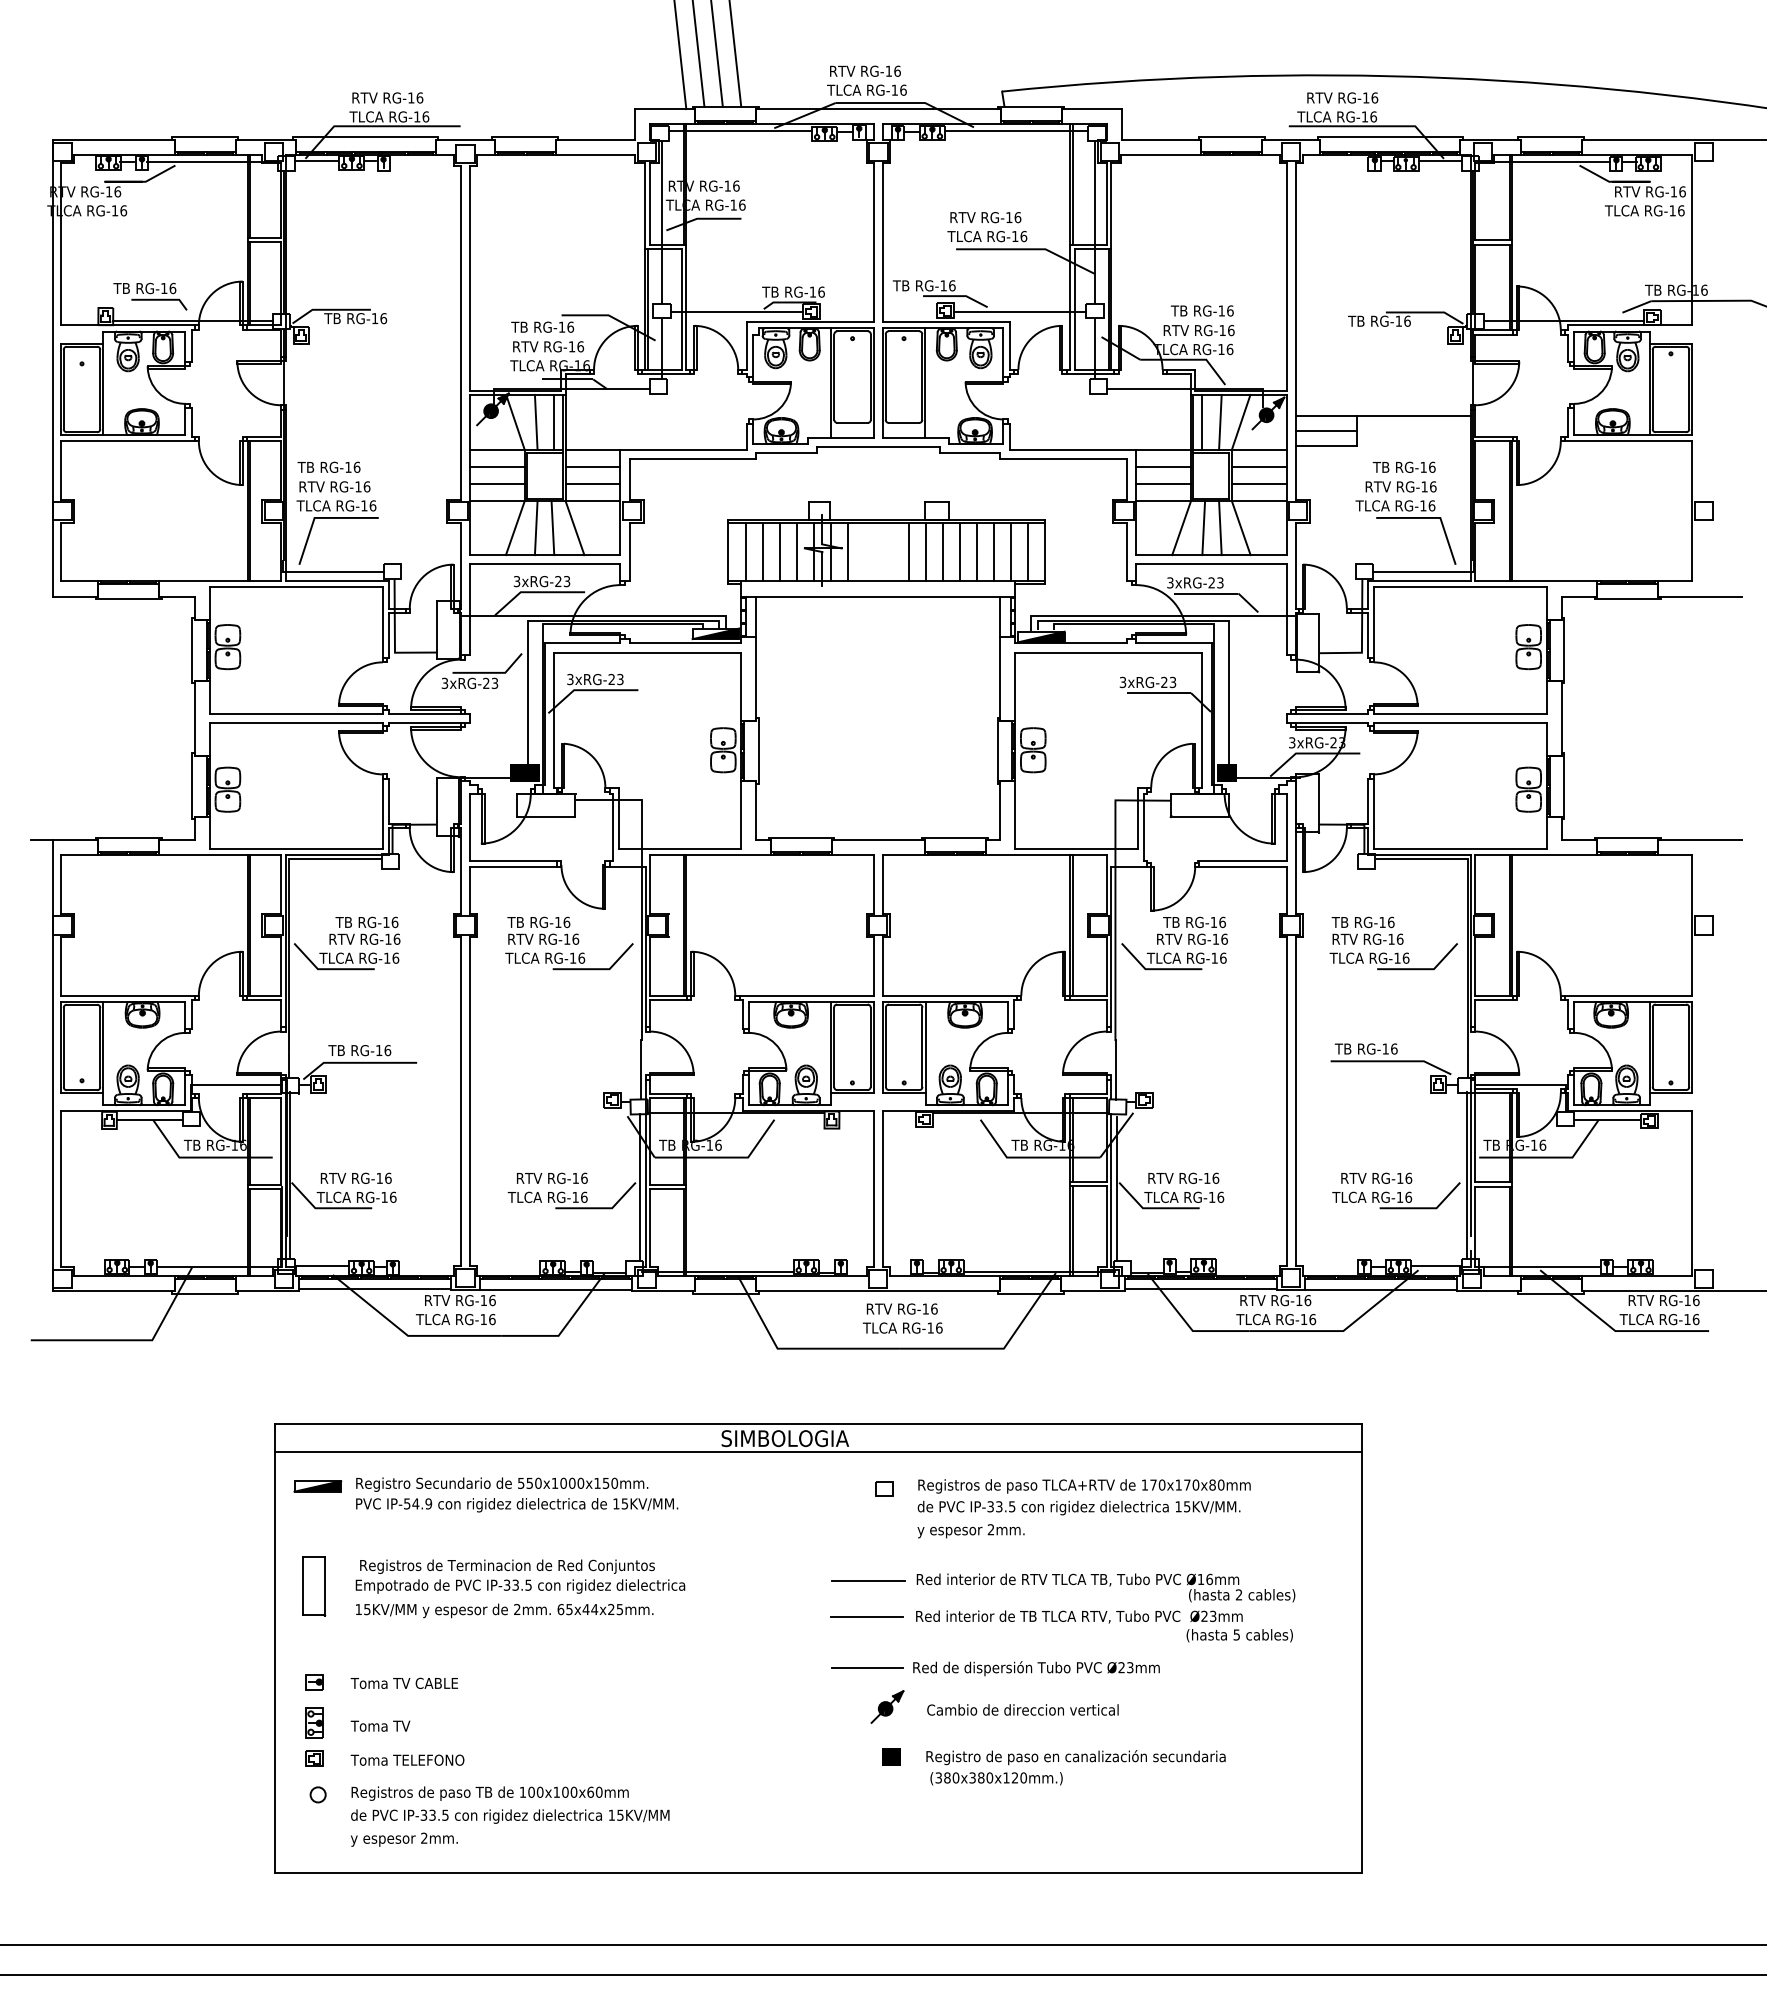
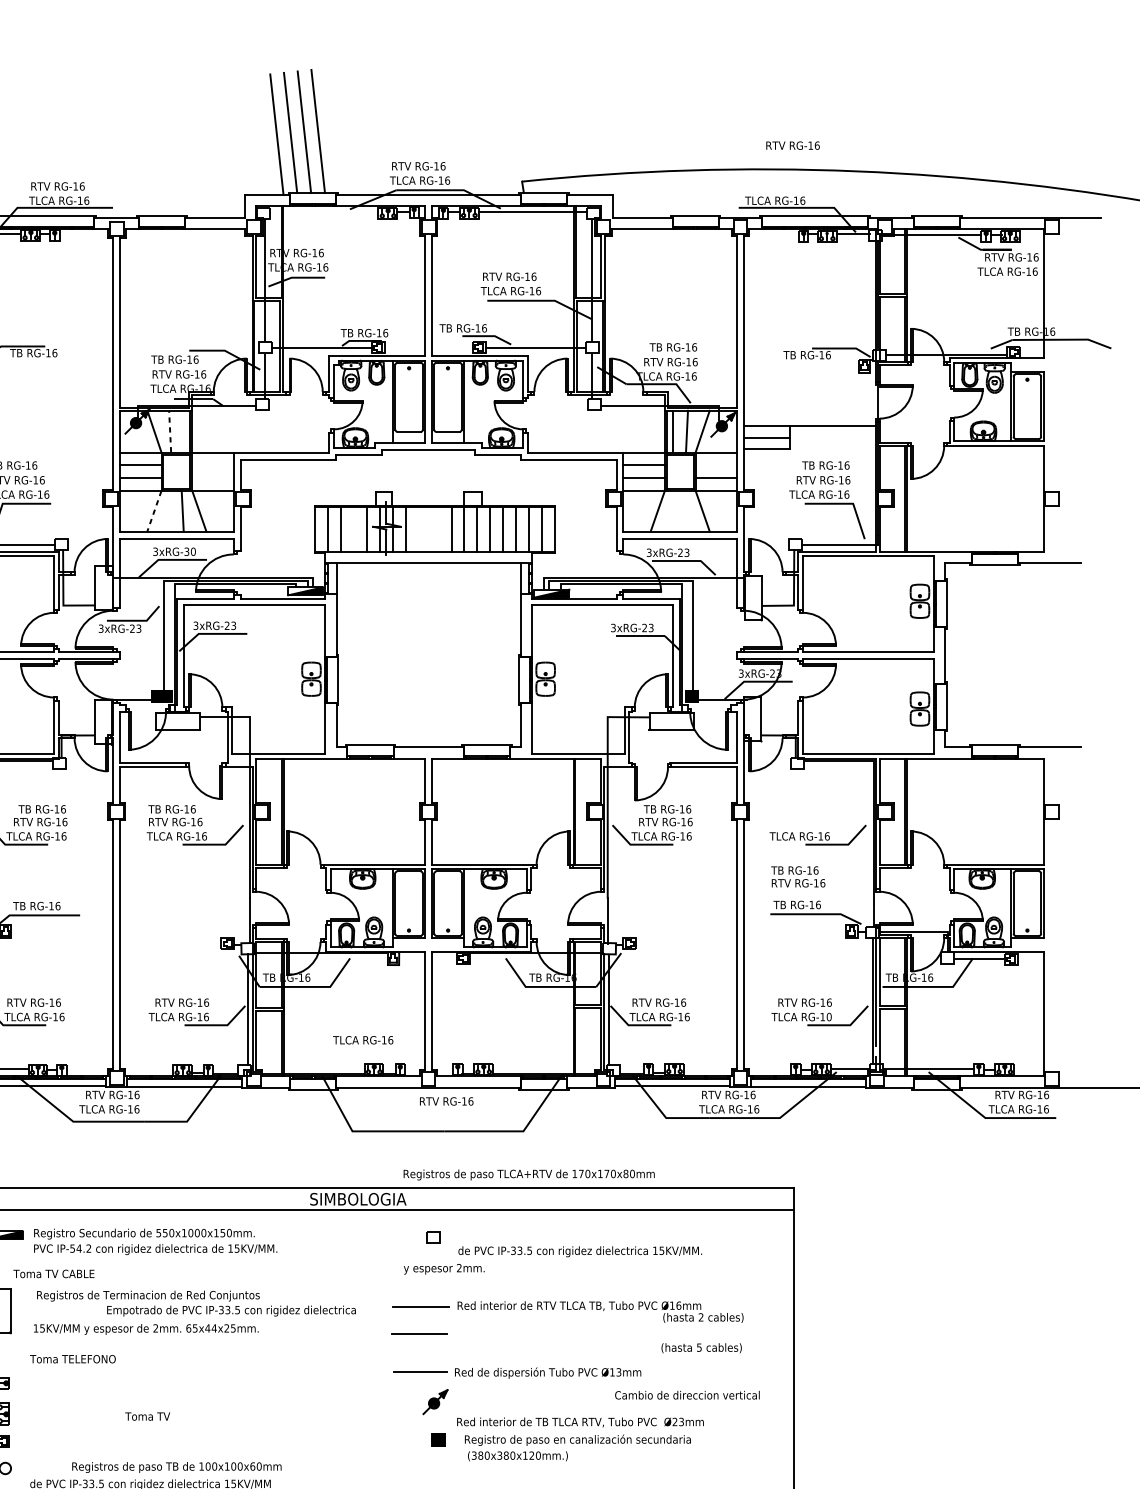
text: (1342, 97) -> (792, 145), moved
line: (740, 131) -> (324, 211), removed
line: (554, 421) -> (183, 430), removed
line: (536, 422) -> (170, 431), solid -> dashed
line: (592, 466) -> (212, 464), removed
line: (1258, 466) -> (715, 464), removed
line: (592, 484) -> (212, 478), removed
line: (515, 528) -> (154, 511), solid -> dashed
line: (535, 528) -> (169, 511), removed
line: (1203, 528) -> (674, 511), removed
line: (1220, 528) -> (687, 511), removed
line: (779, 551) -> (353, 529), removed
text: (562, 581) -> (189, 551), 3xRG-23 -> 3xRG-30
text: (1367, 930) -> (798, 876), moved
text: (1408, 1196) -> (829, 1016), RG-16 -> RG-10
text: (902, 1327) -> (362, 1039), moved
text: (1084, 1486) -> (529, 1175), moved
text: (428, 1503) -> (88, 1248), IP-54.9 -> IP-54.2
text: (970, 1531) -> (443, 1269), moved
text: (520, 1586) -> (231, 1311), moved
text: (1079, 1616) -> (580, 1422), moved
text: (1121, 1667) -> (612, 1372), Ø23mm -> Ø13mm
text: (403, 1682) -> (53, 1273), moved
text: (1022, 1709) -> (687, 1394), moved
text: (380, 1725) -> (147, 1416), moved
text: (407, 1759) -> (72, 1358), moved
text: (489, 1793) -> (176, 1467), moved

